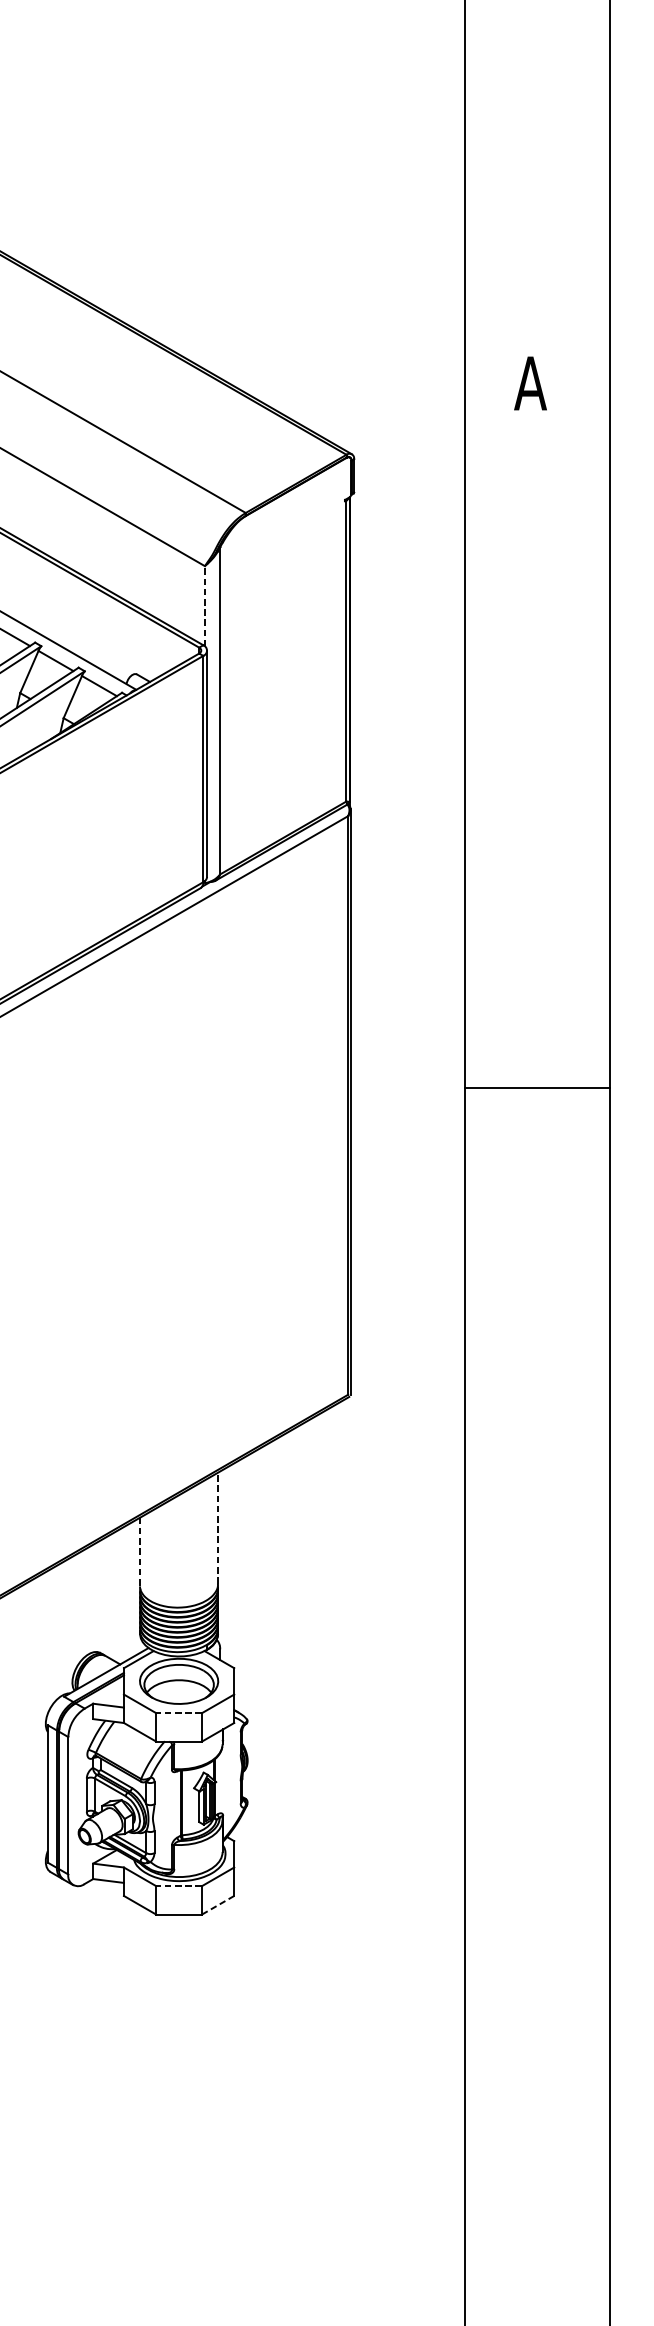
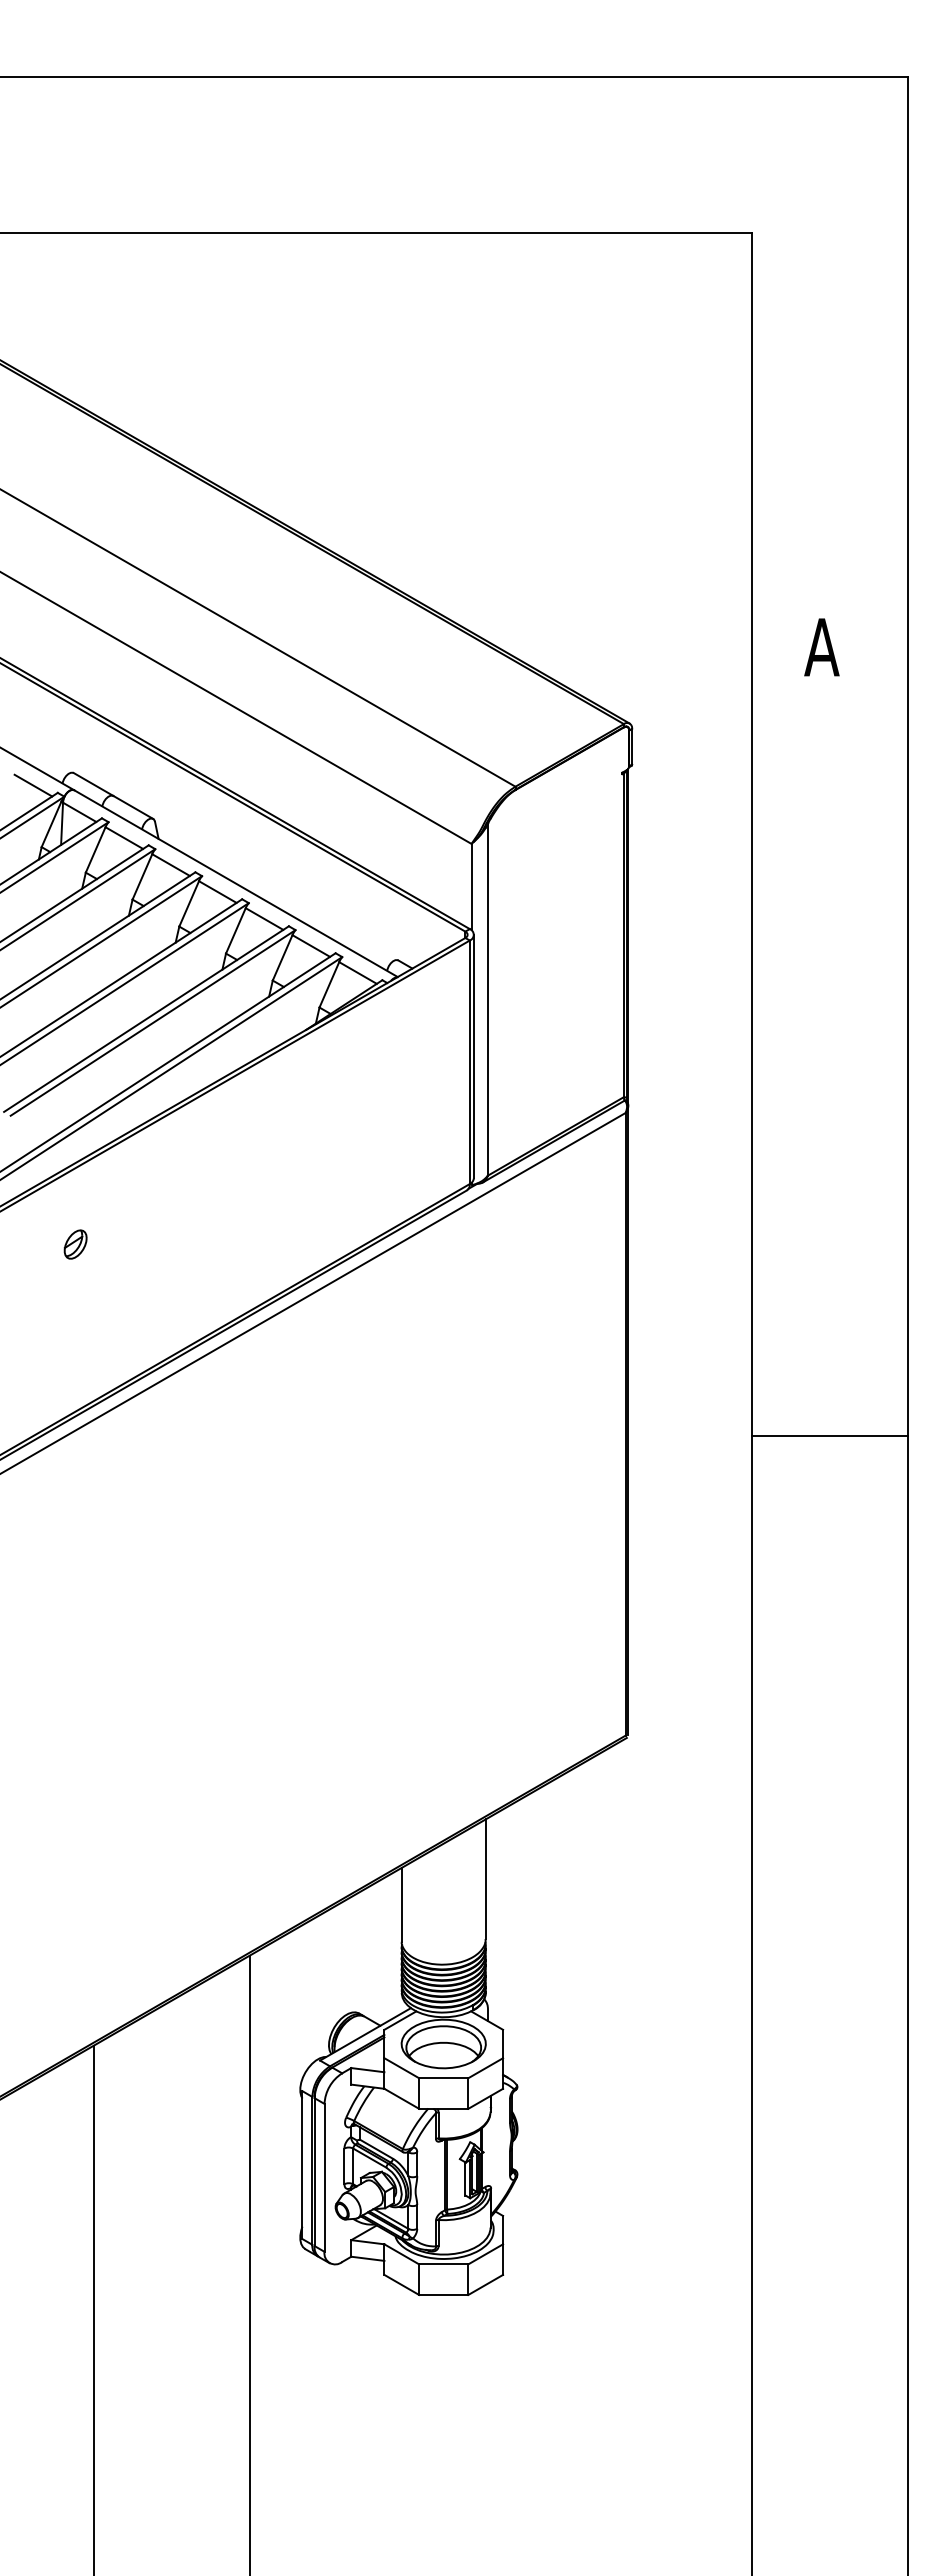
line: (204, 605) -> (471, 886), dashed -> solid
line: (537, 1088) -> (829, 1435), moved
line: (217, 1528) -> (485, 1879), dashed -> solid
line: (139, 1551) -> (401, 1904), dashed -> solid
line: (178, 1713) -> (443, 2078), dashed -> solid
line: (178, 1886) -> (443, 2264), dashed -> solid
line: (217, 1905) -> (485, 2285), dashed -> solid

